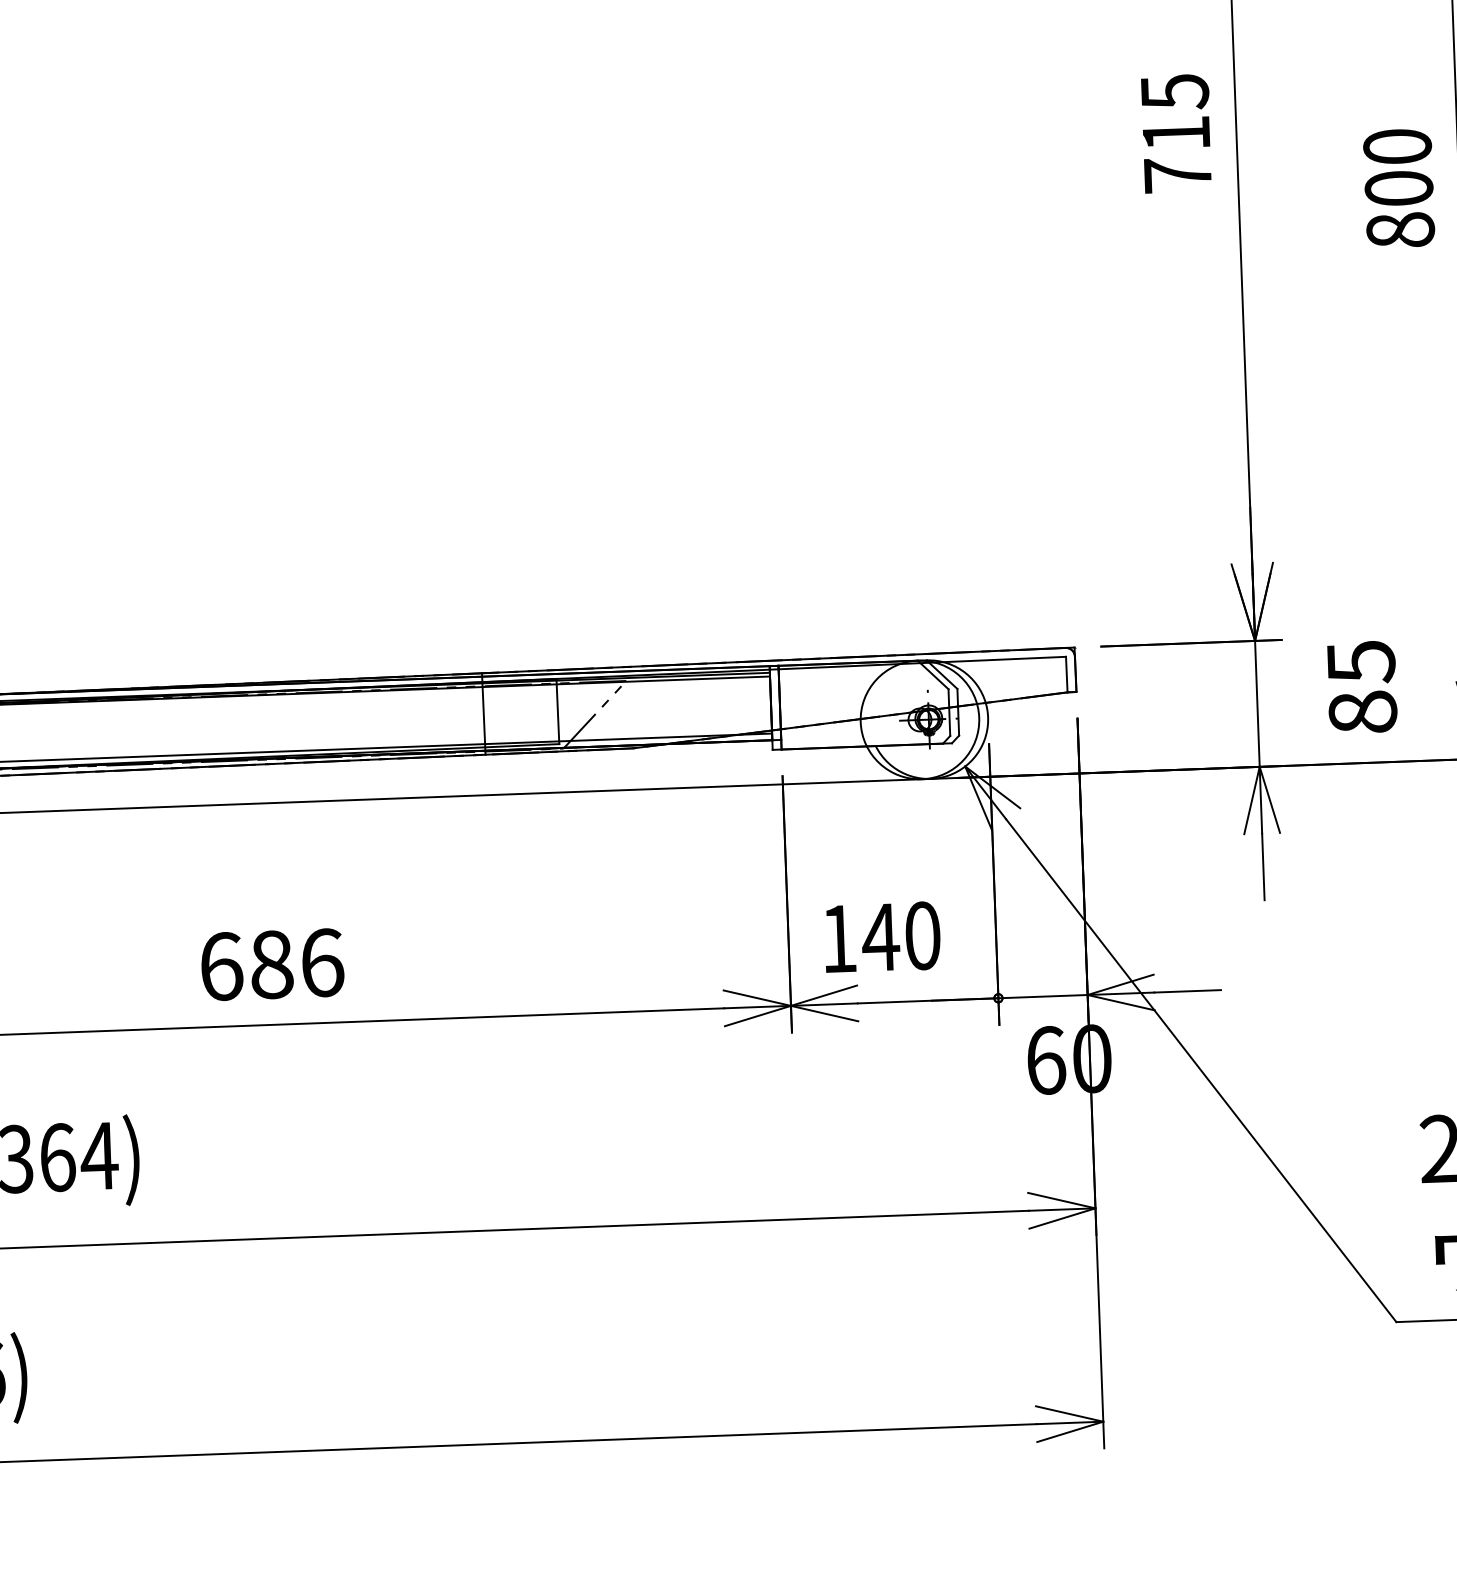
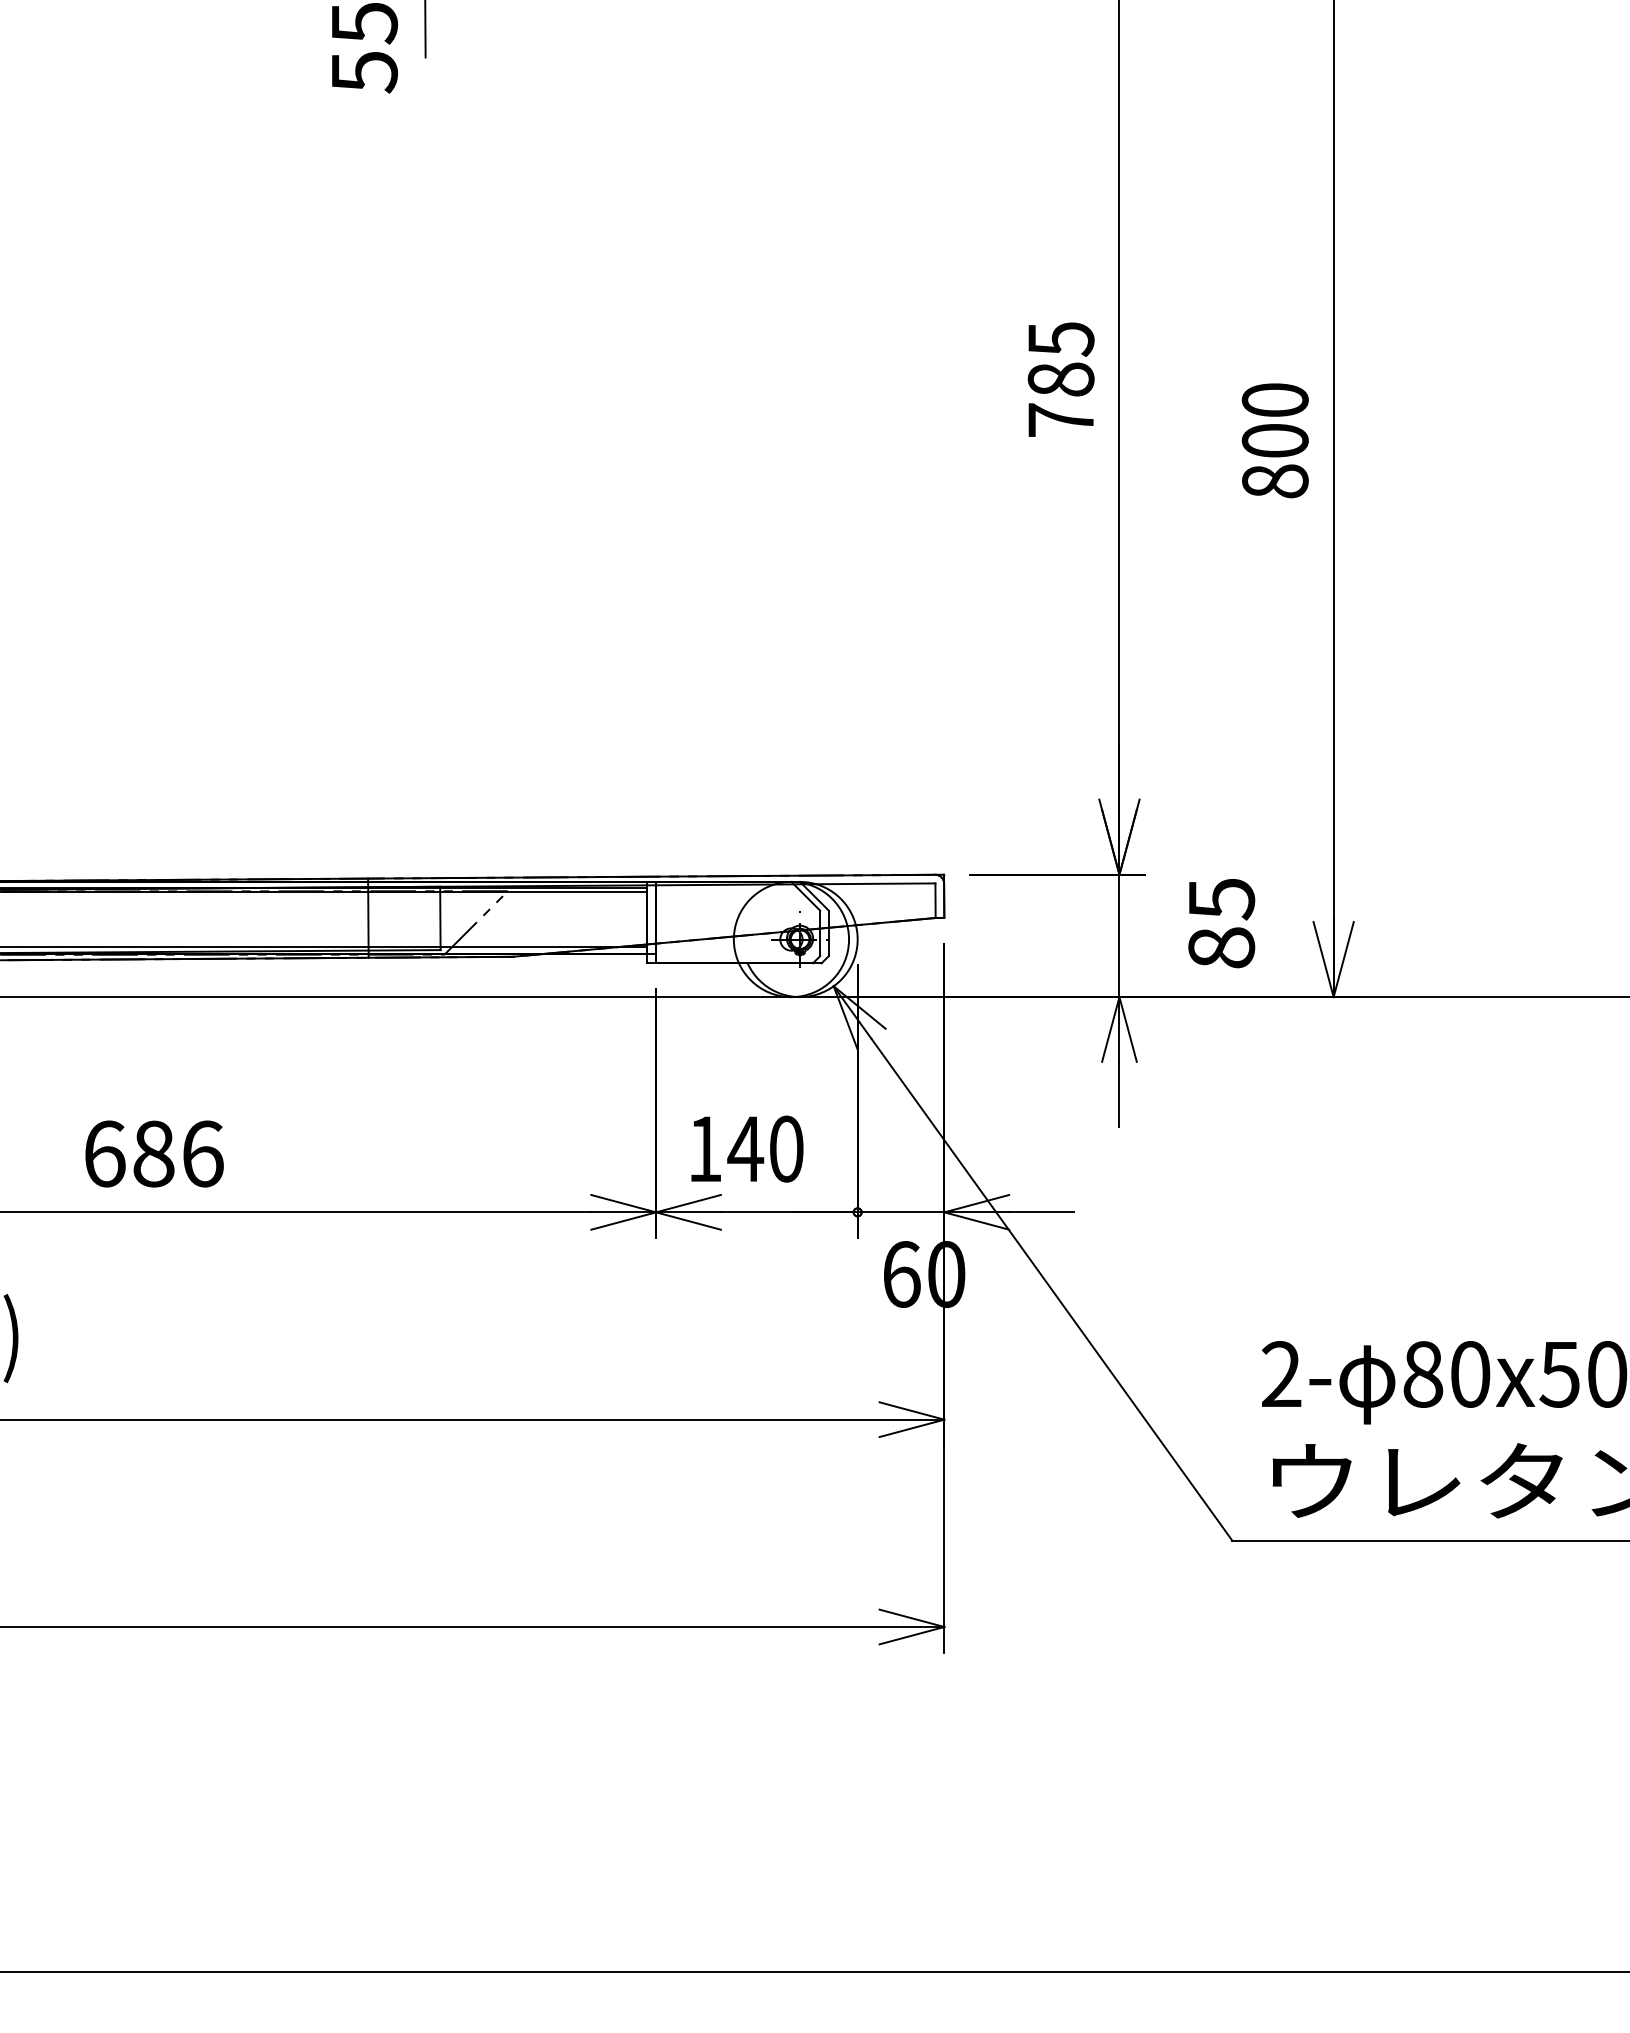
text: (1175, 133) -> (1060, 379), 715 -> 785

